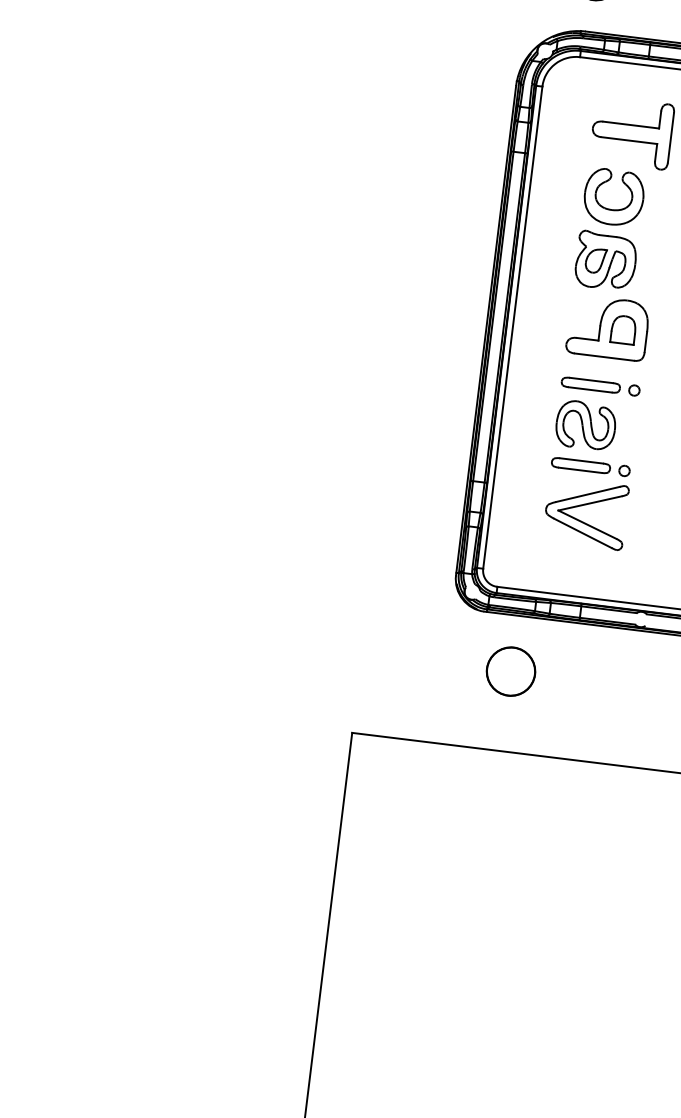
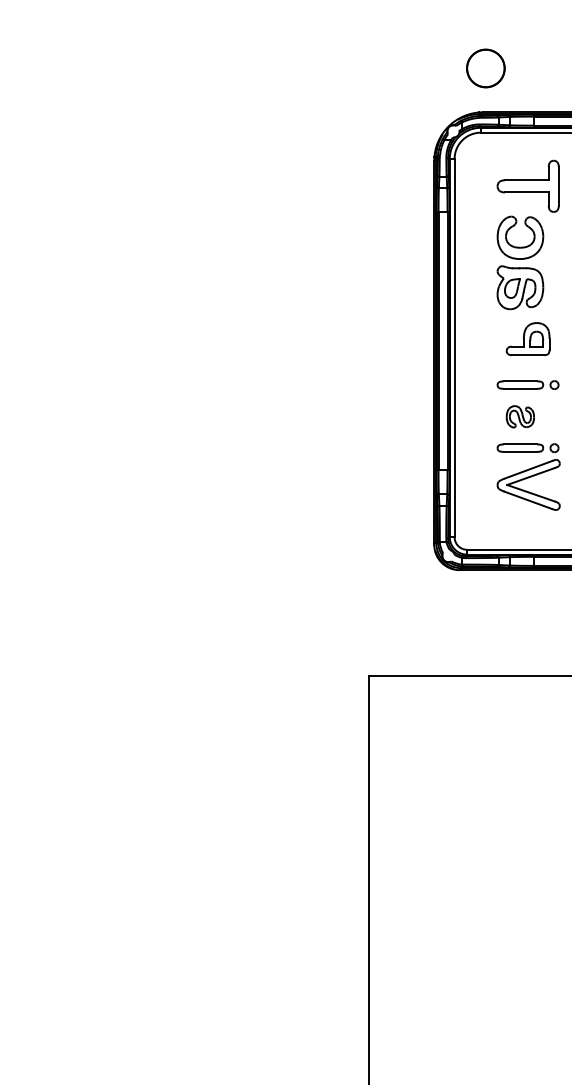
part: (607, 326) -> (527, 338), size x0.7
part: (586, 425) -> (520, 416), size x0.6
circle: (510, 670) -> (485, 613), removed

